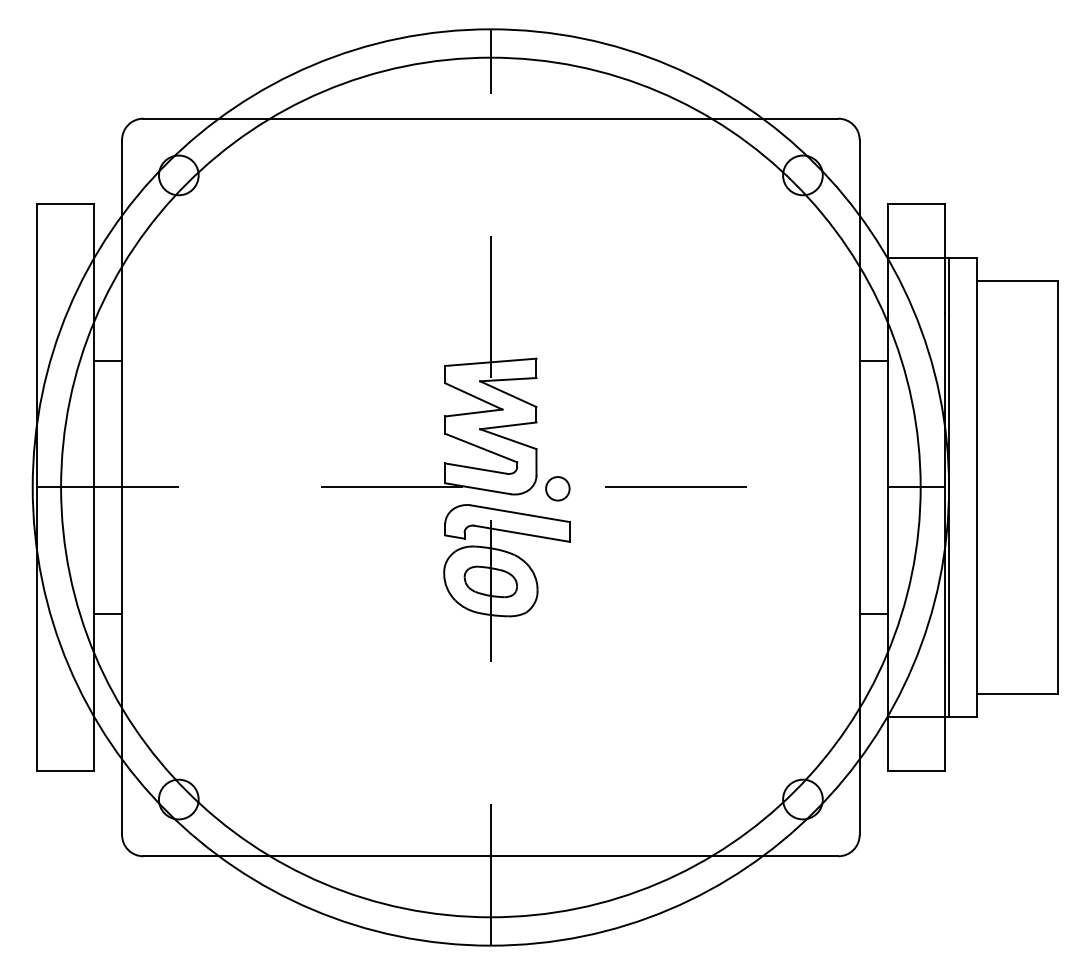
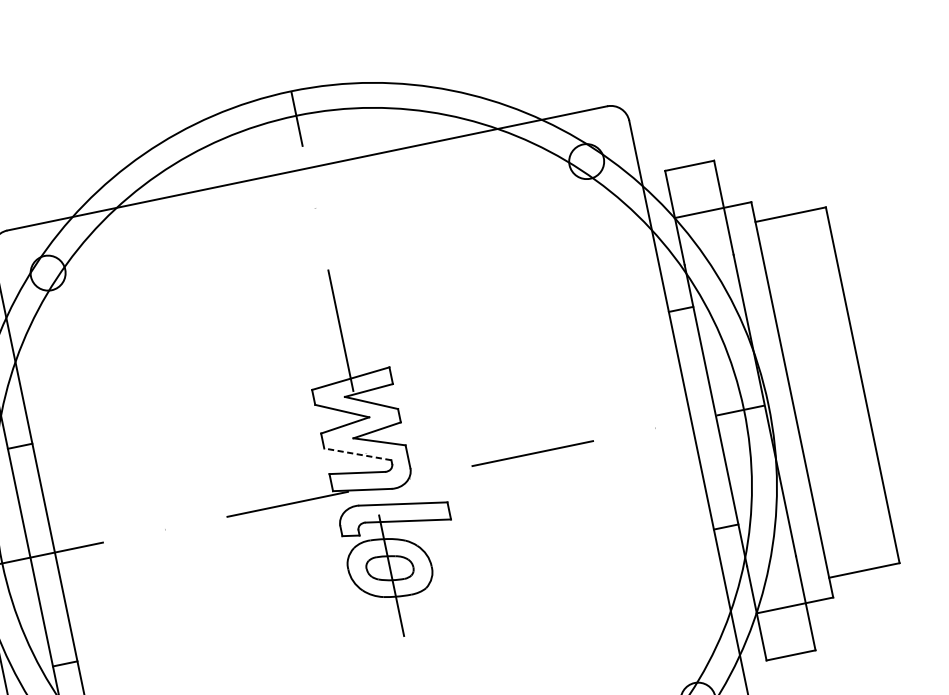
line: (481, 448) -> (358, 454), solid -> dashed
line: (949, 487) -> (768, 404), removed
circle: (557, 488) -> (430, 475), removed

